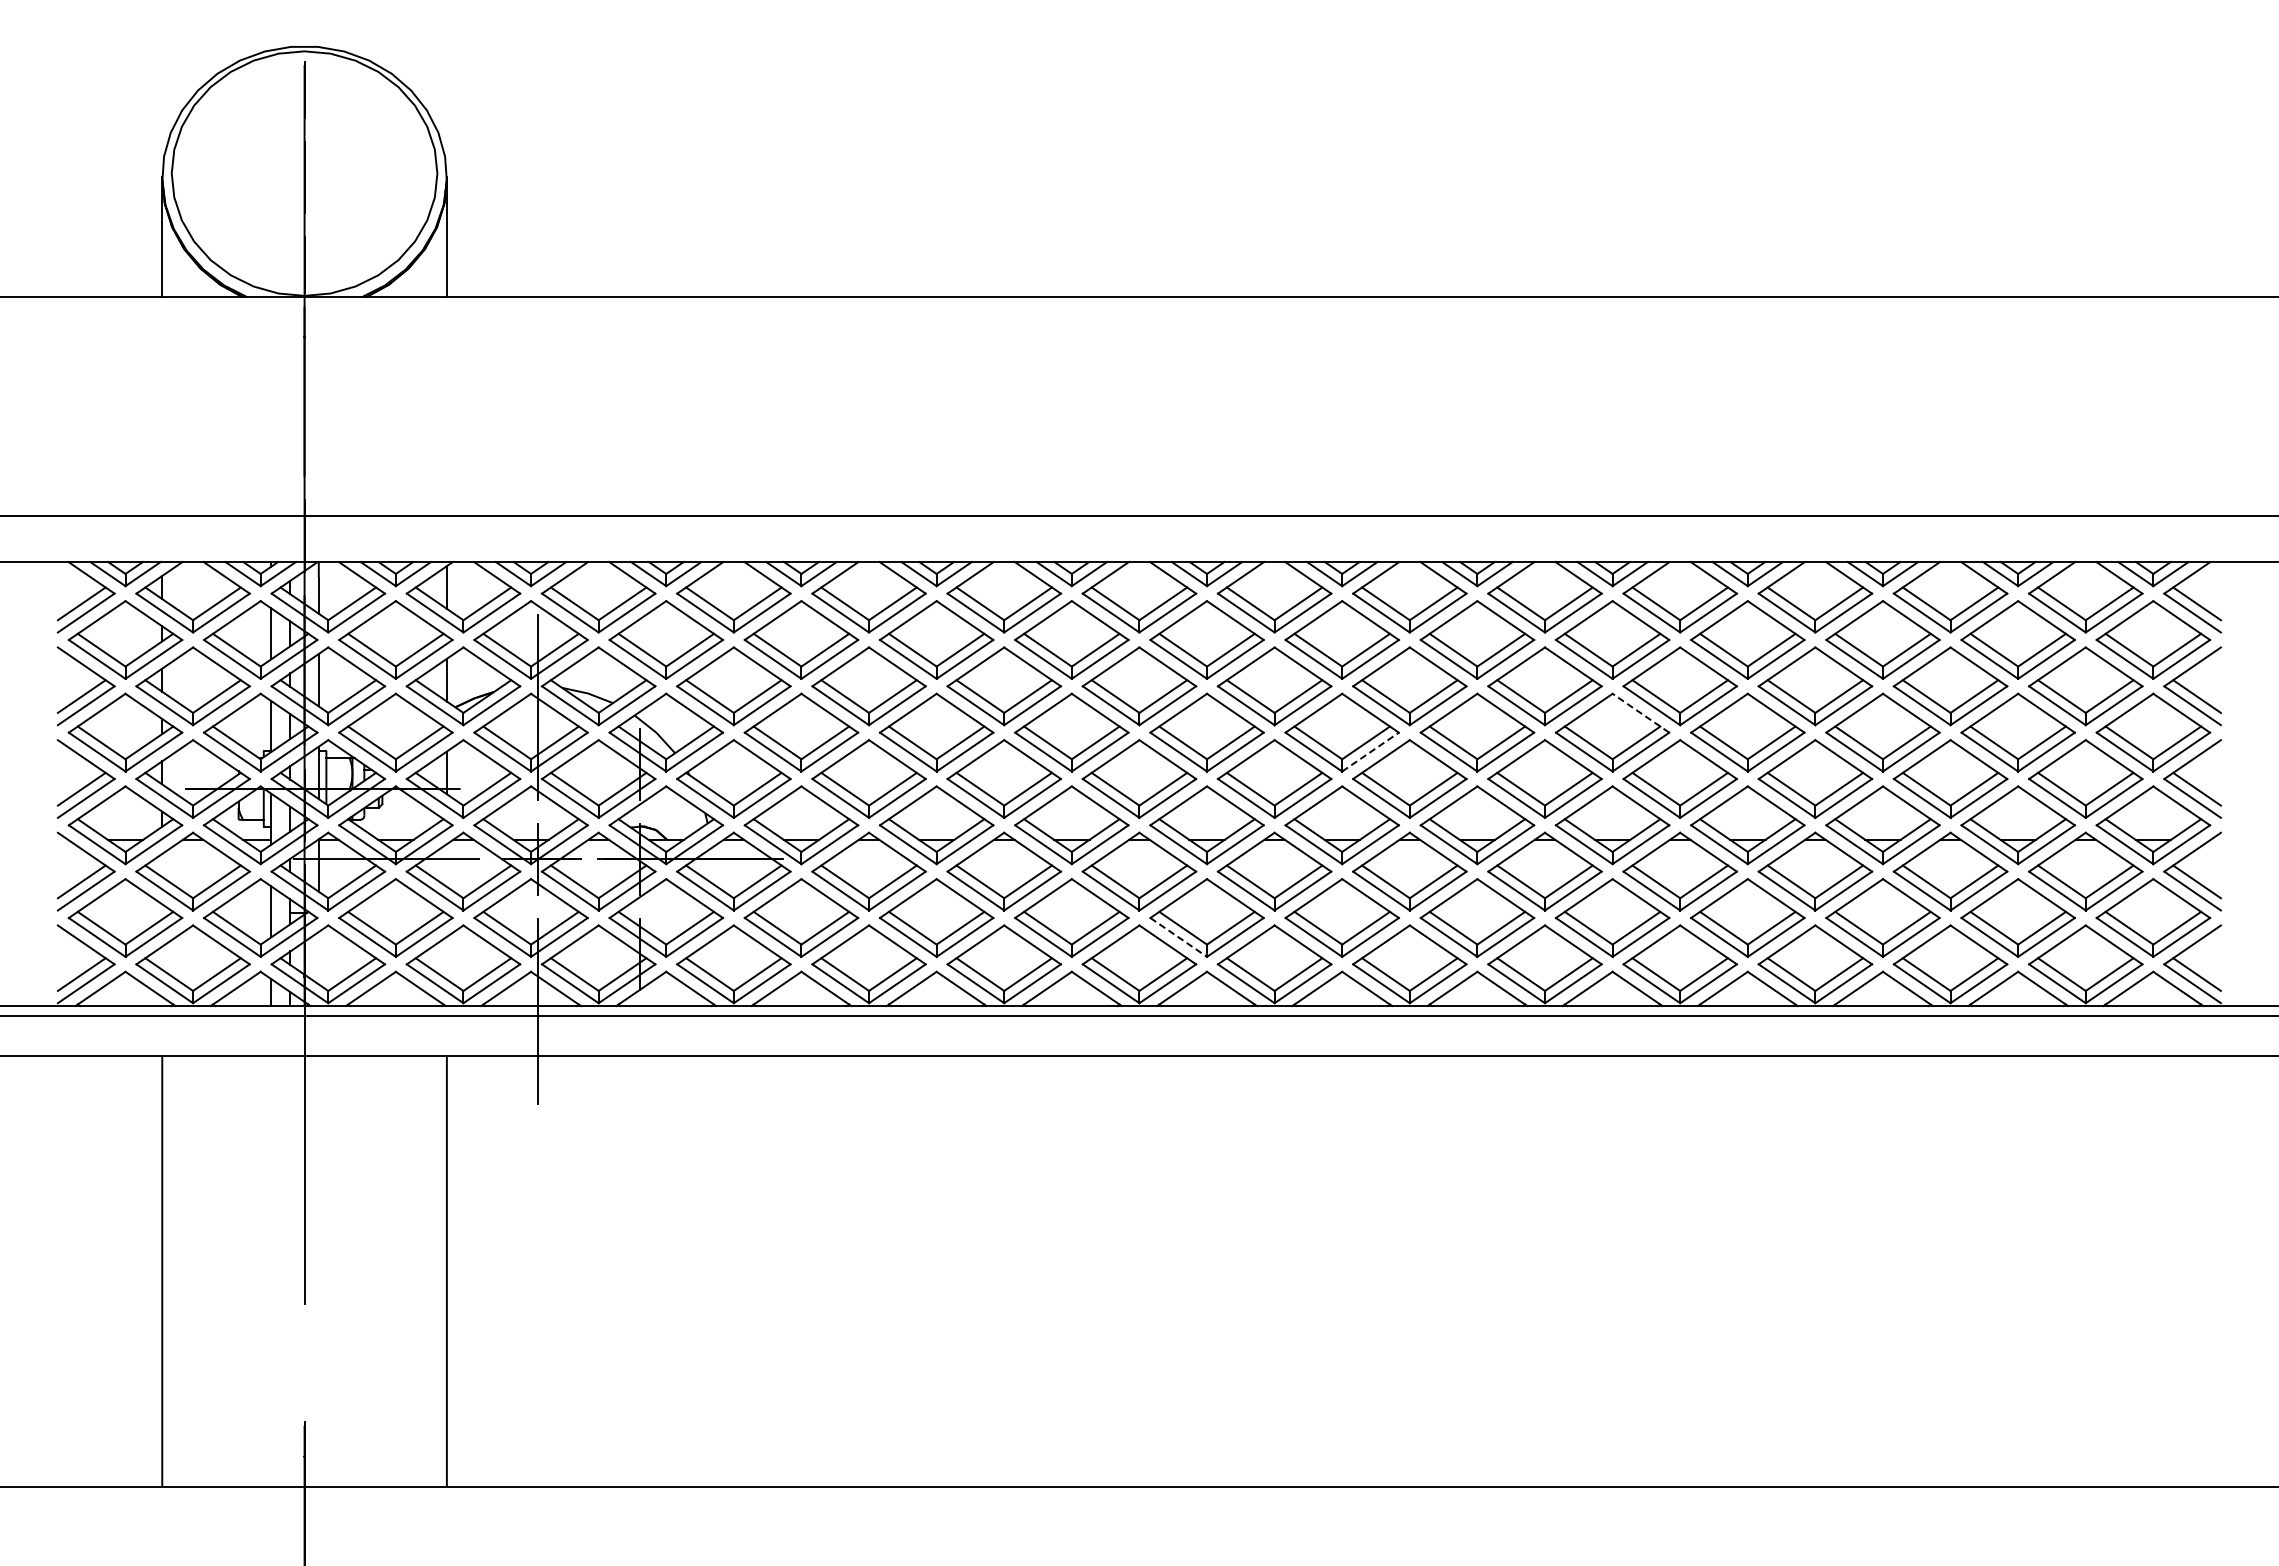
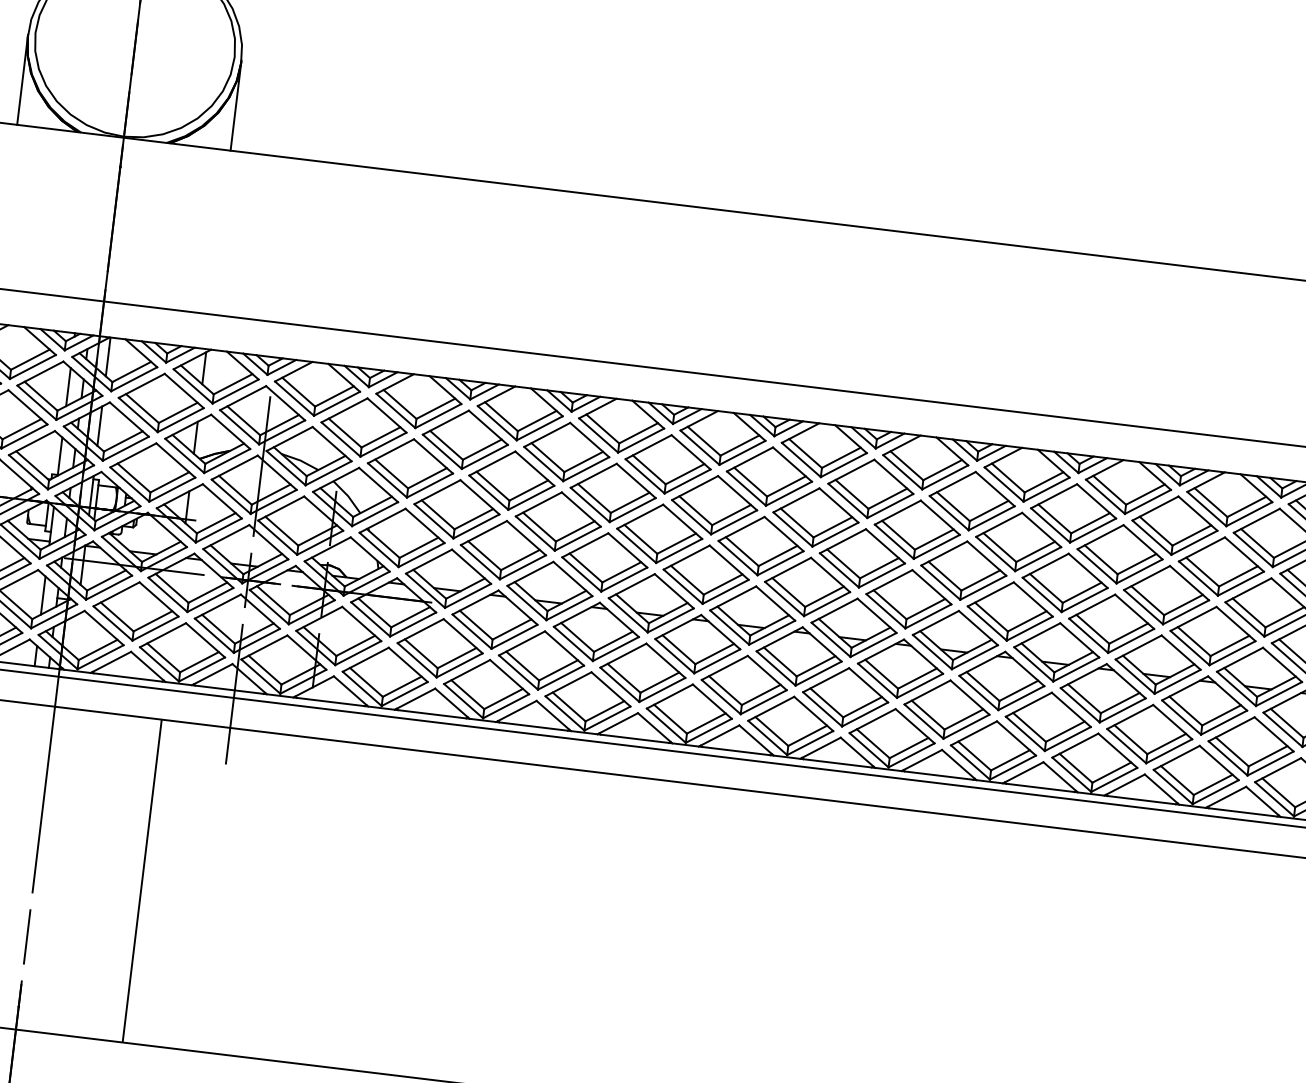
line: (1640, 712) -> (1087, 570), dashed -> solid
line: (1370, 751) -> (881, 575), dashed -> solid
line: (1179, 937) -> (721, 697), dashed -> solid
line: (304, 1362) -> (27, 936), added

